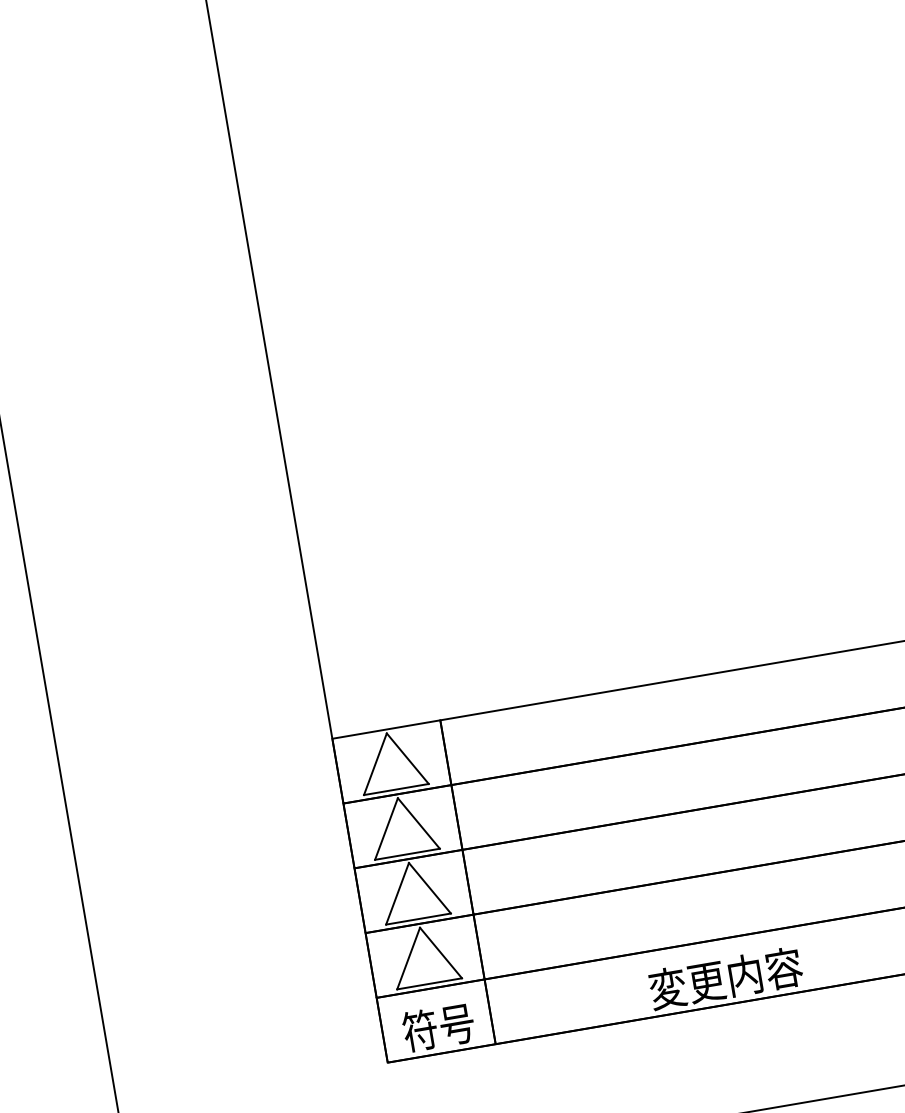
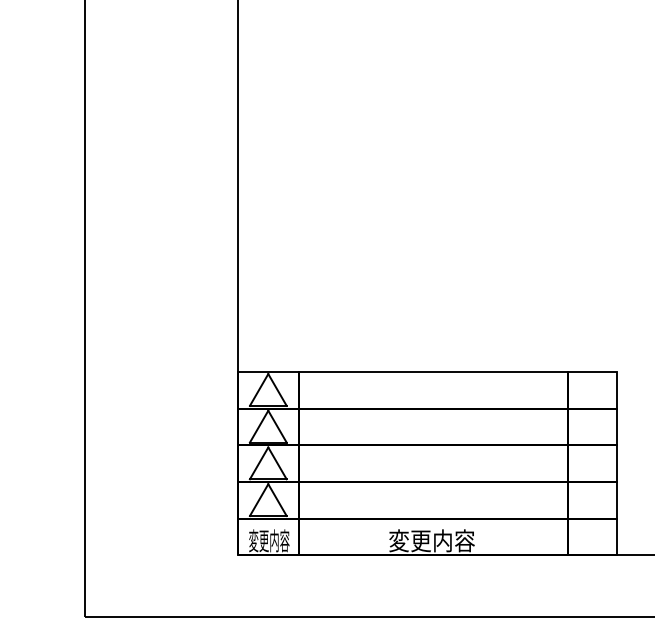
text: (439, 1026) -> (269, 540), 符号 -> 変更内容

